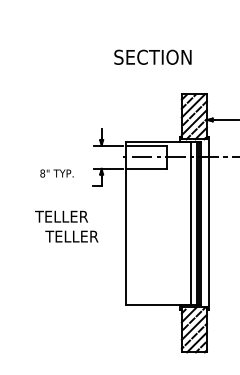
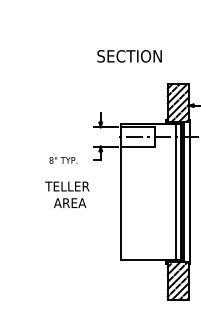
text: (152, 57) -> (129, 56), moved
text: (57, 173) -> (63, 160), moved
text: (71, 235) -> (75, 202), TELLER -> AREA

